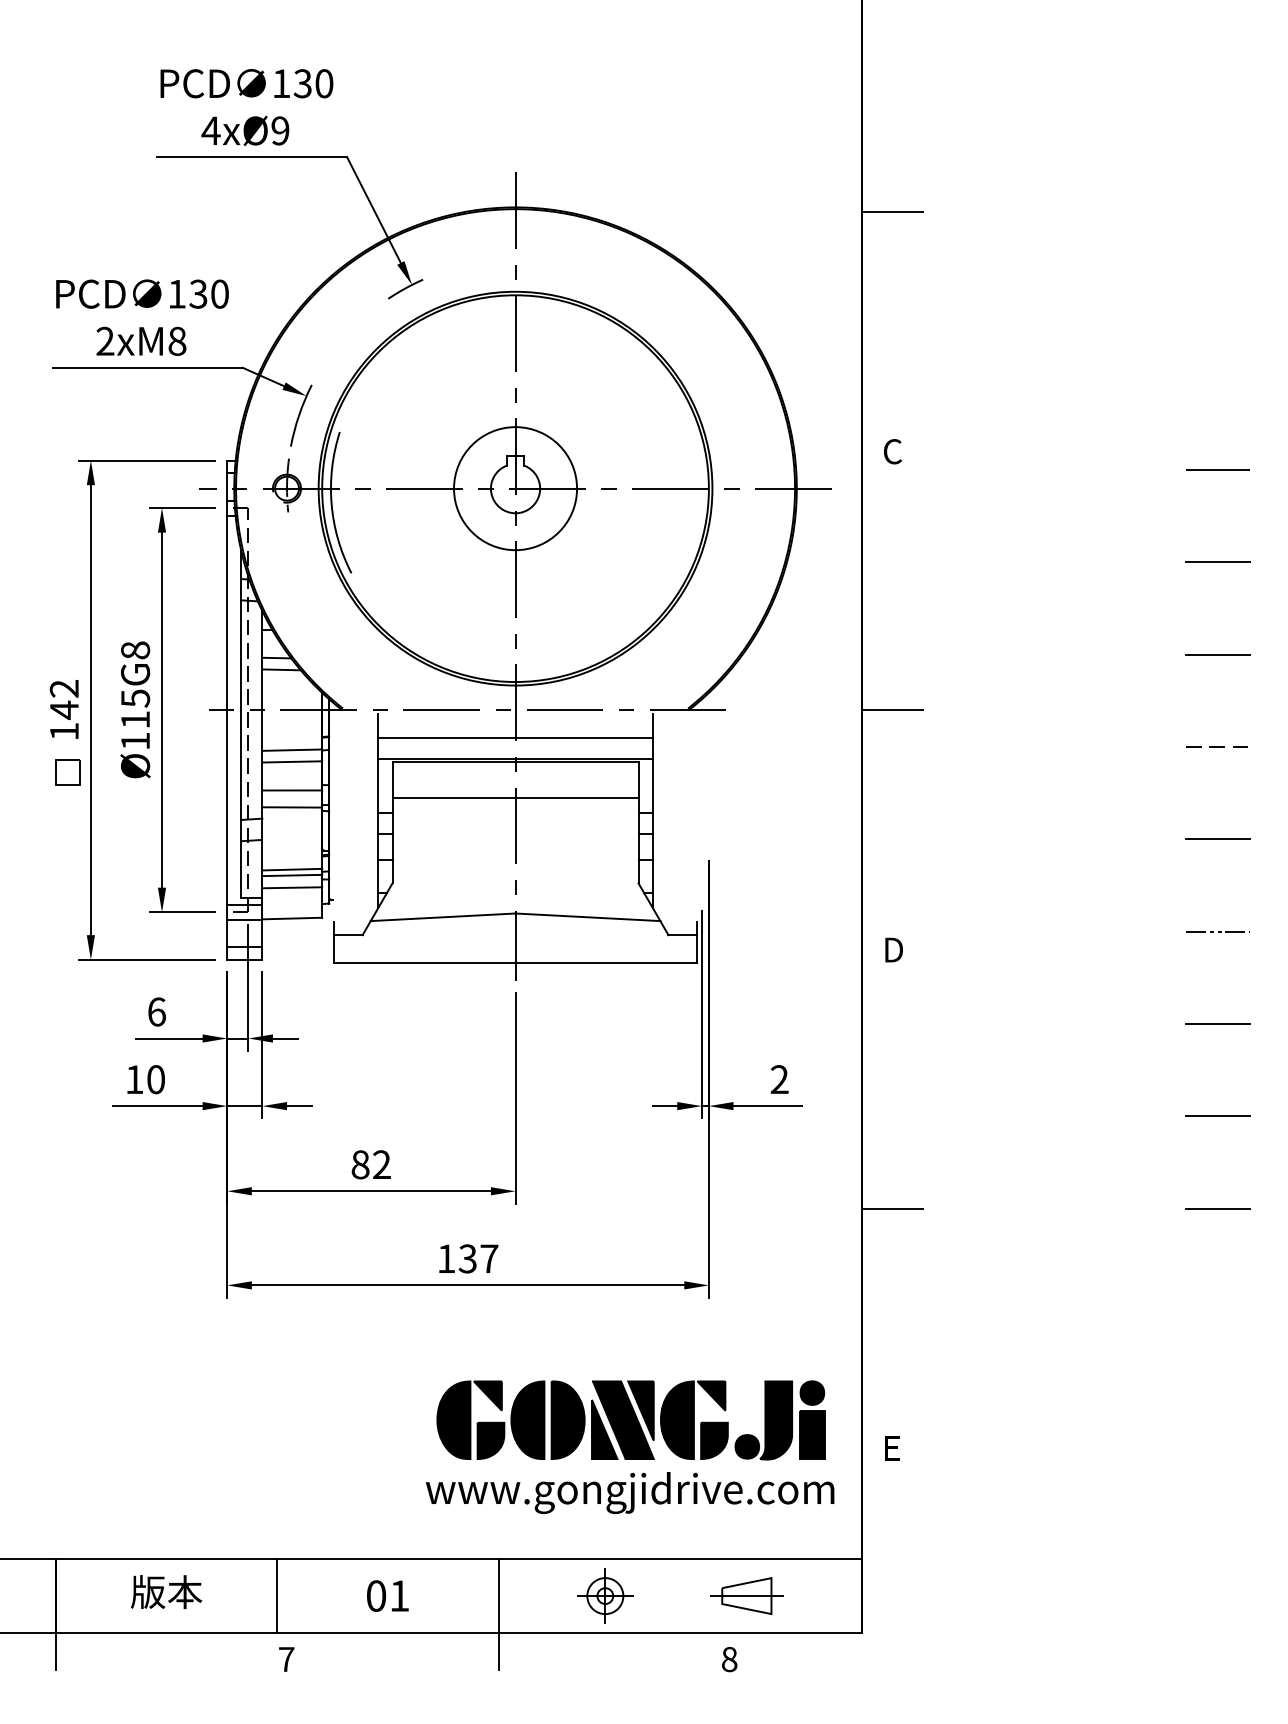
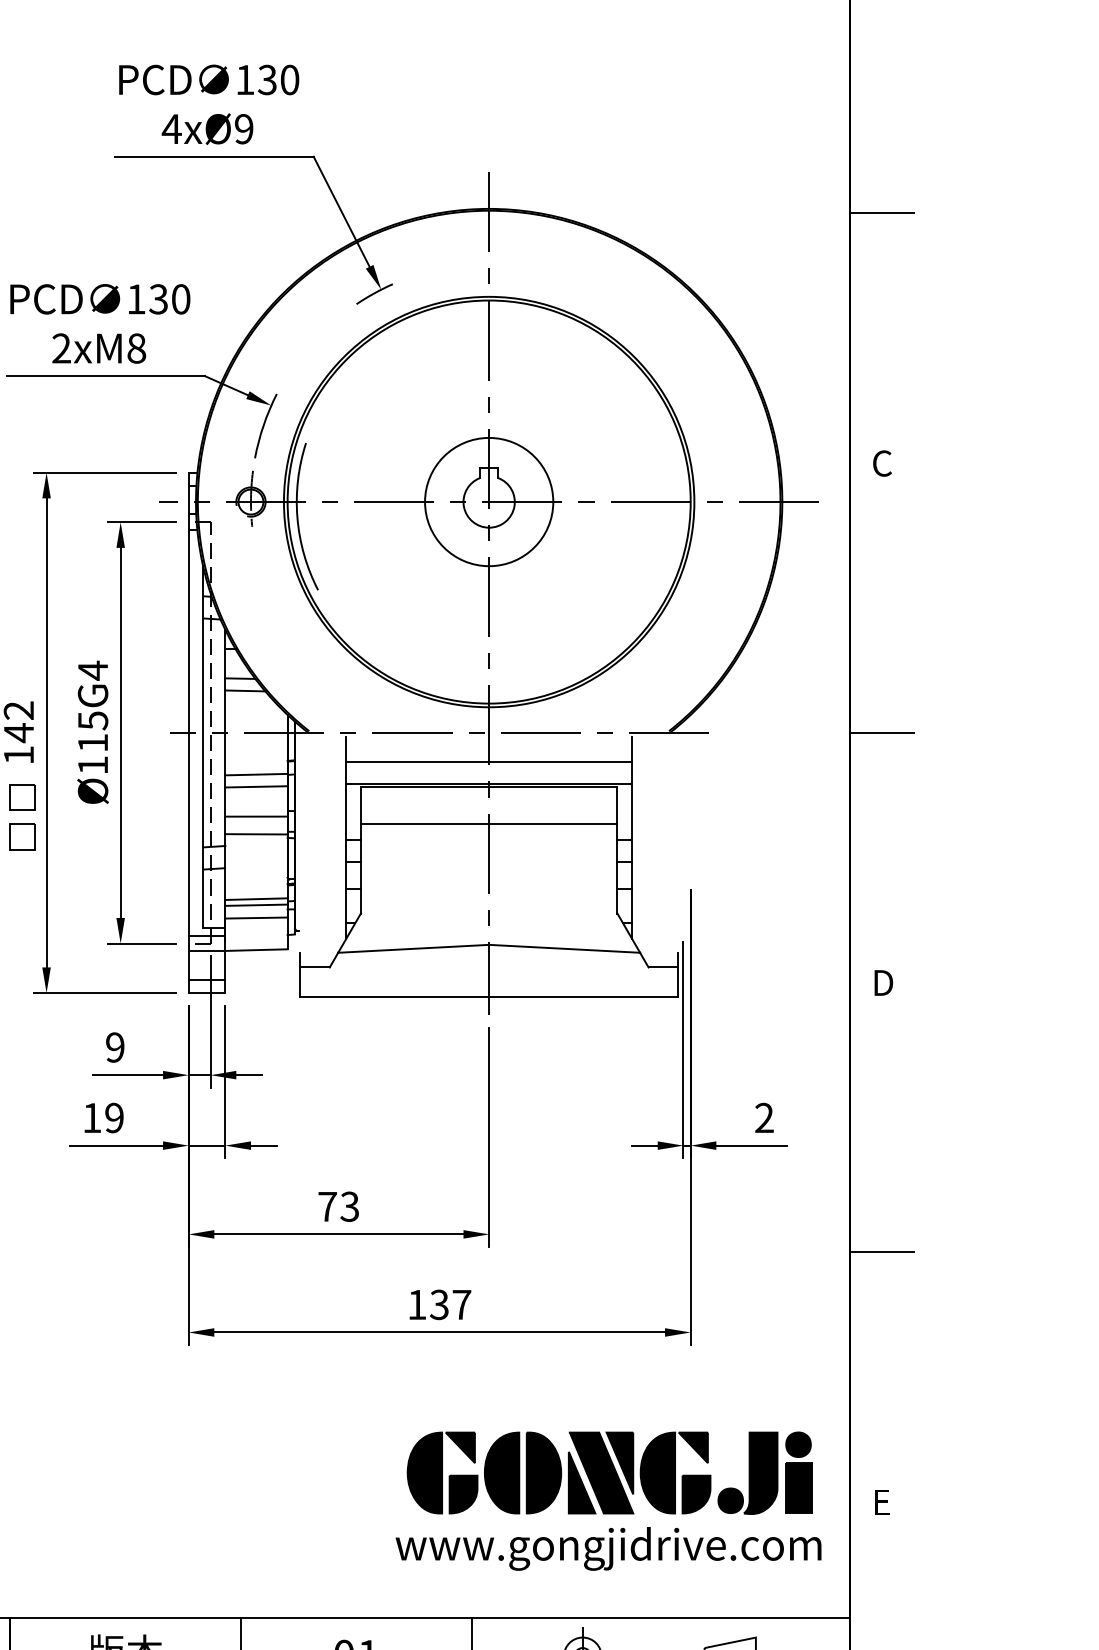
text: (135, 650) -> (93, 670), Ø115G8 -> Ø115G4
part: (67, 810) -> (22, 837), added
text: (156, 1011) -> (114, 1047), 6 -> 9
text: (155, 1079) -> (113, 1117), 10 -> 19
text: (370, 1164) -> (337, 1206), 82 -> 73

